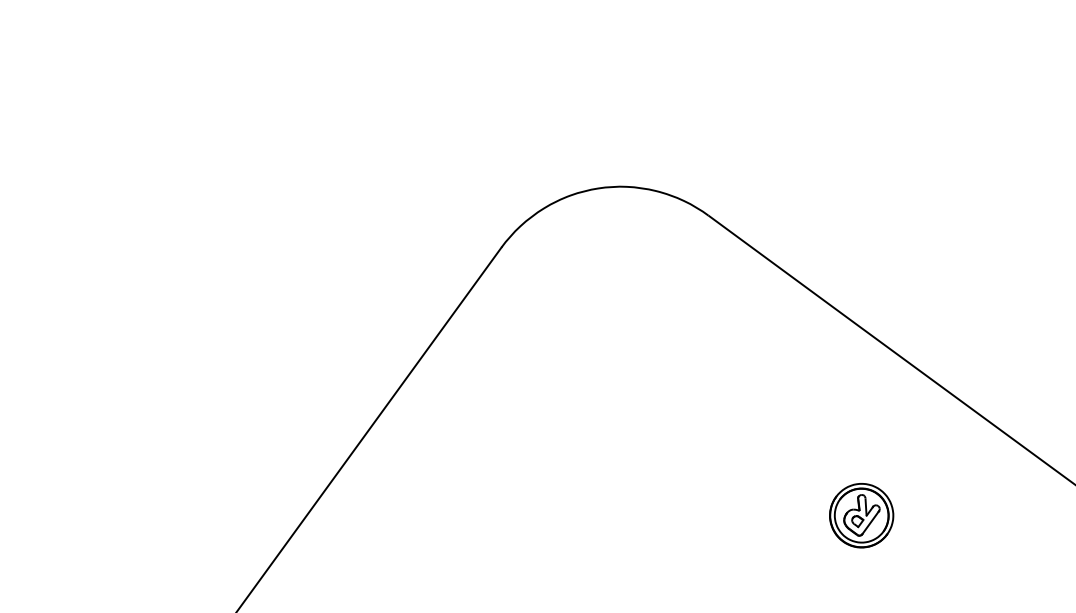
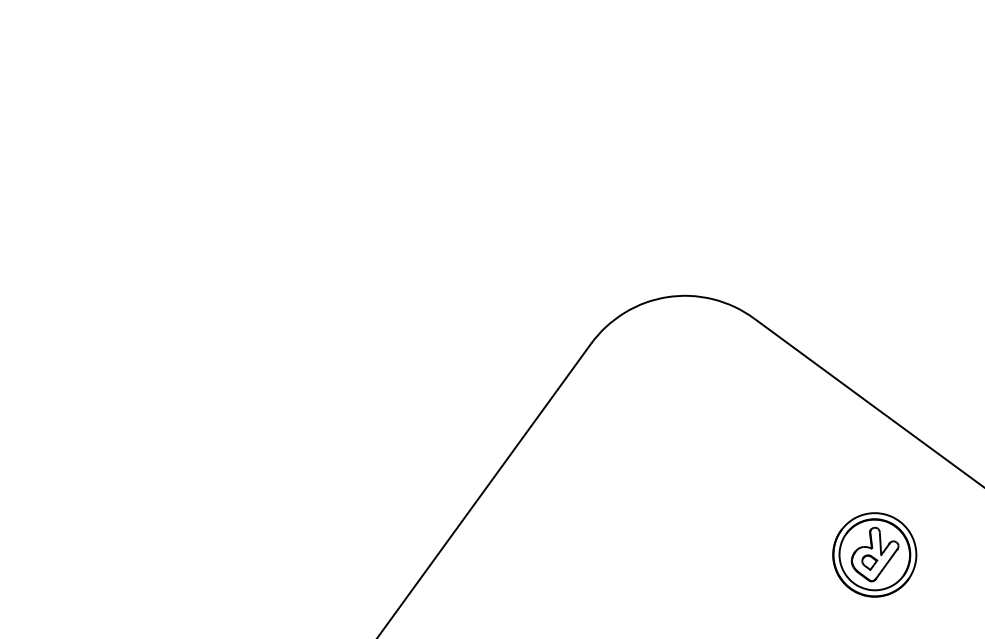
part: (861, 515) -> (874, 554), size x1.67

